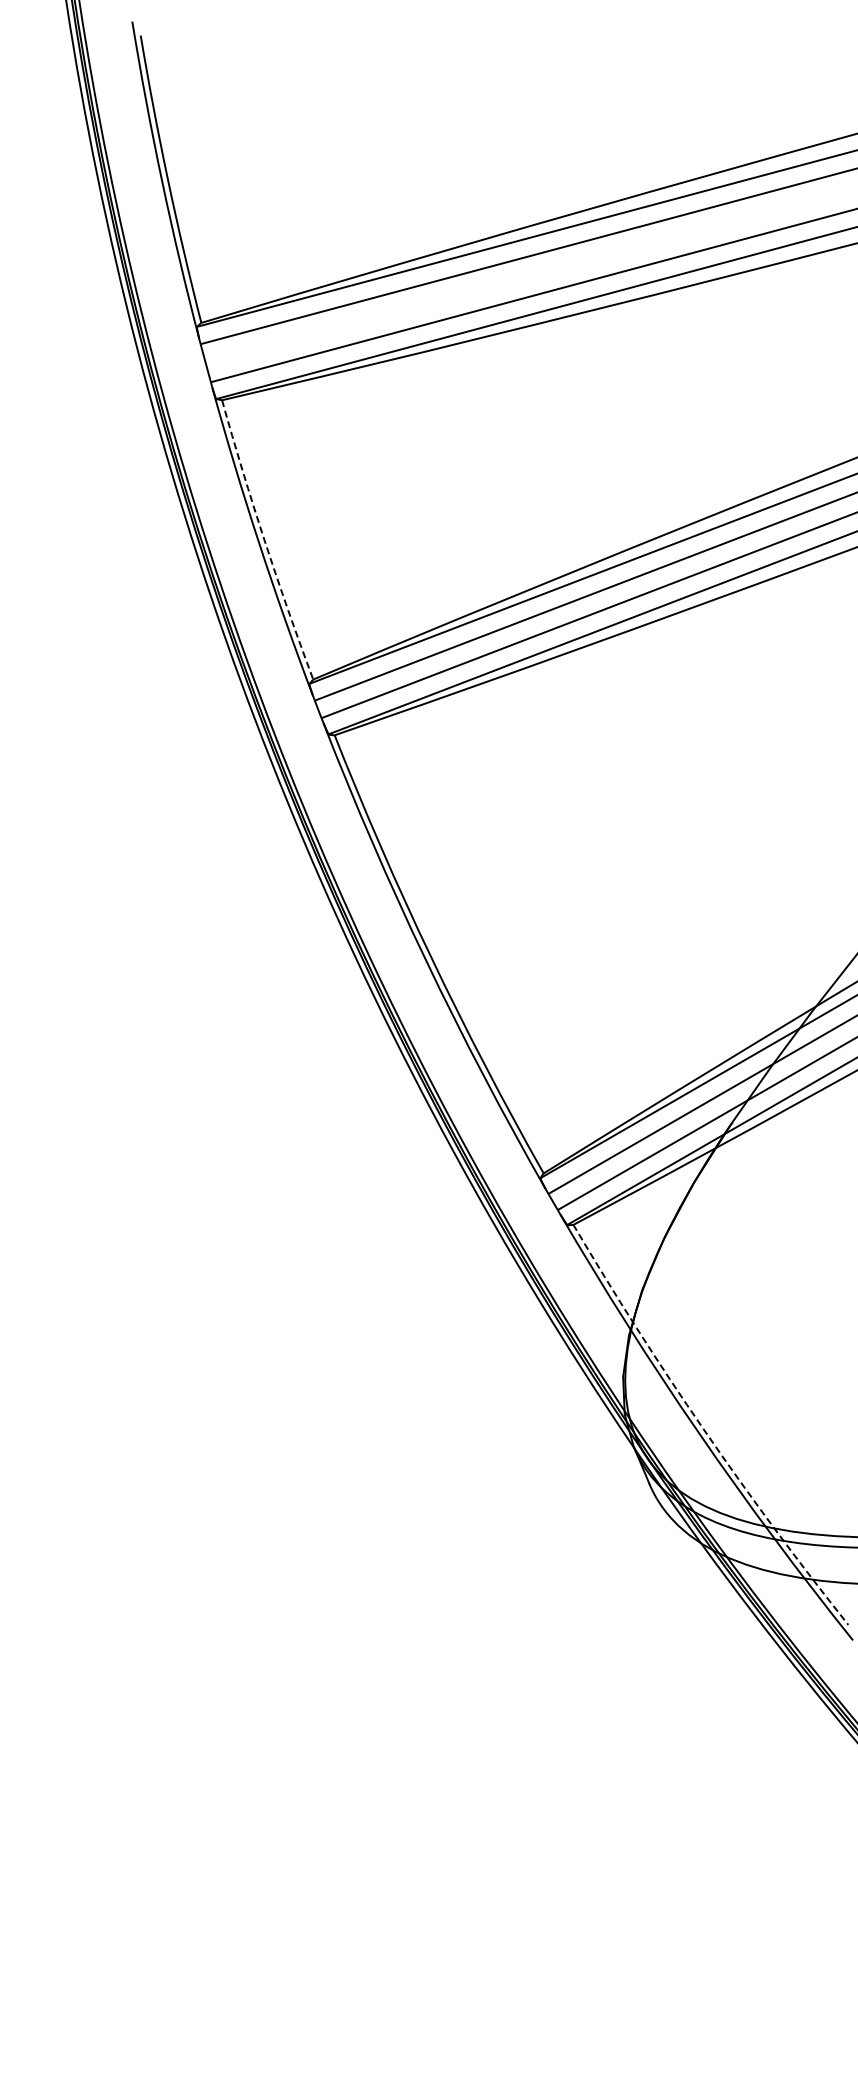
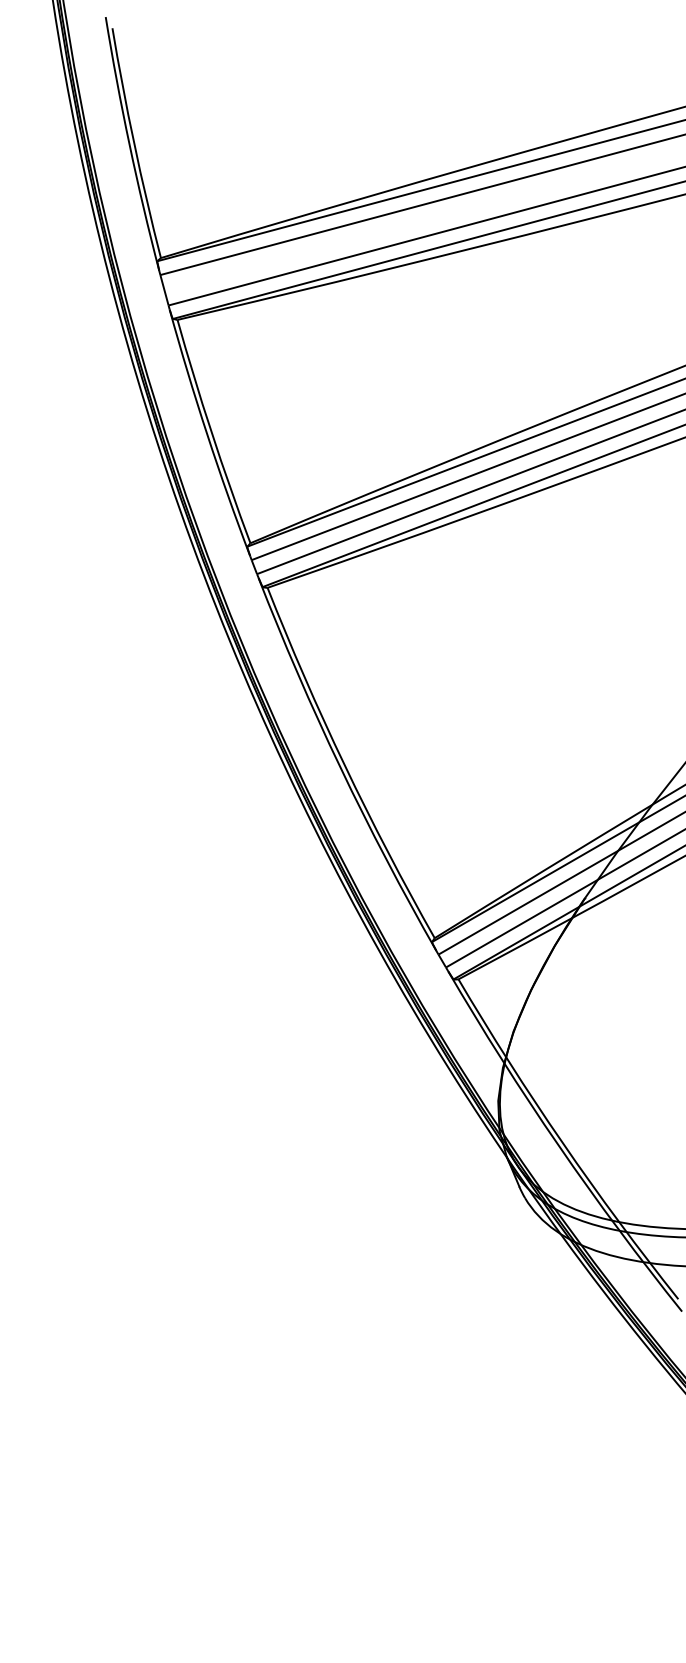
arc: (264, 540) -> (211, 432), dashed -> solid
arc: (703, 1429) -> (562, 1142), dashed -> solid

